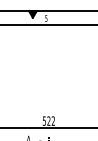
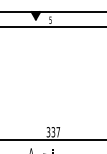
text: (48, 120) -> (52, 131), 522 -> 337

